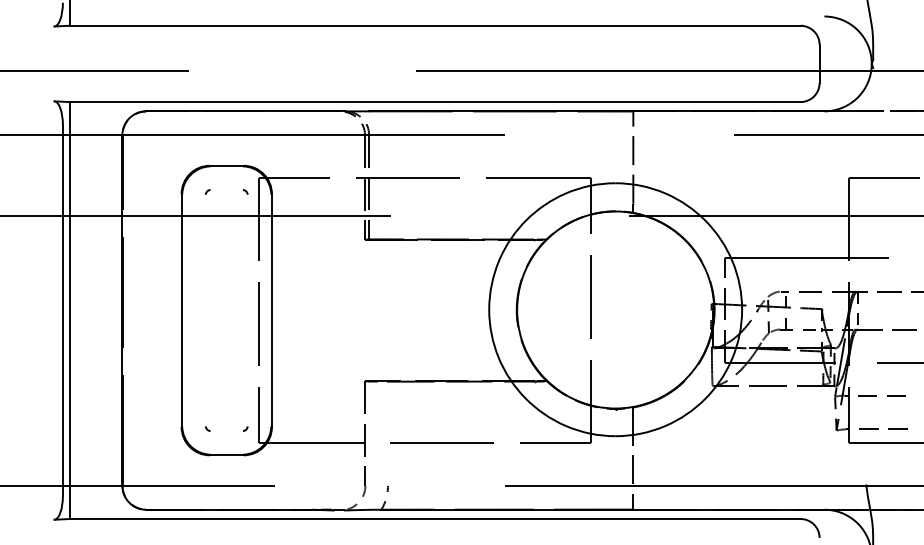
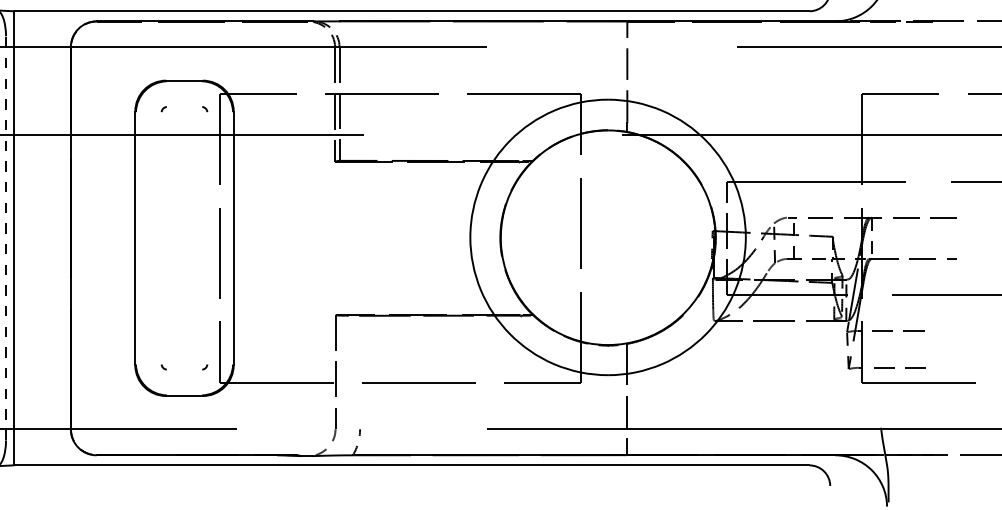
line: (62, 310) -> (5, 238), solid -> dashed

